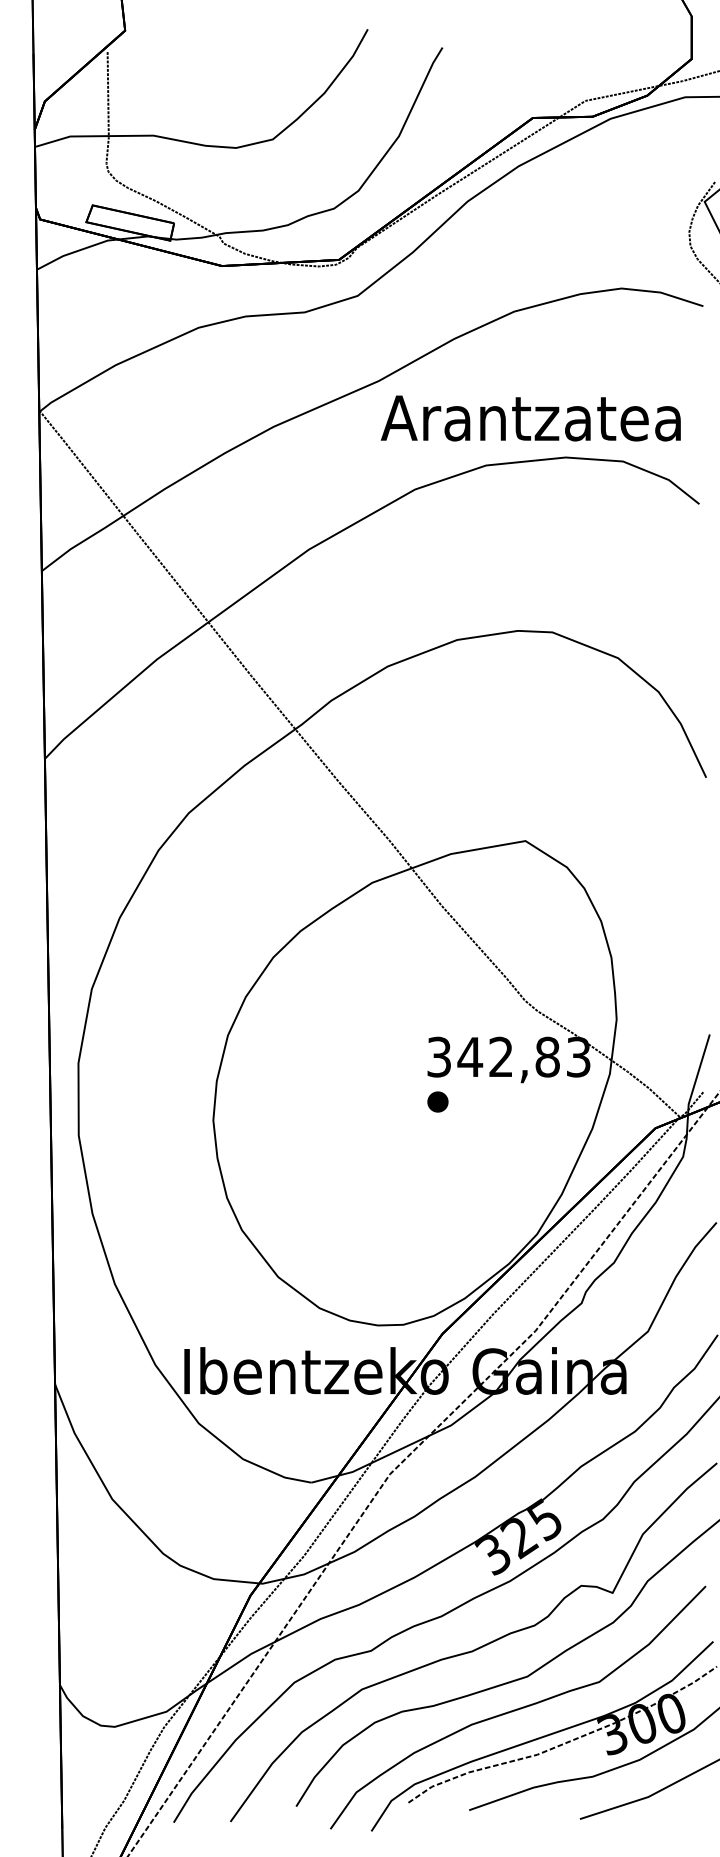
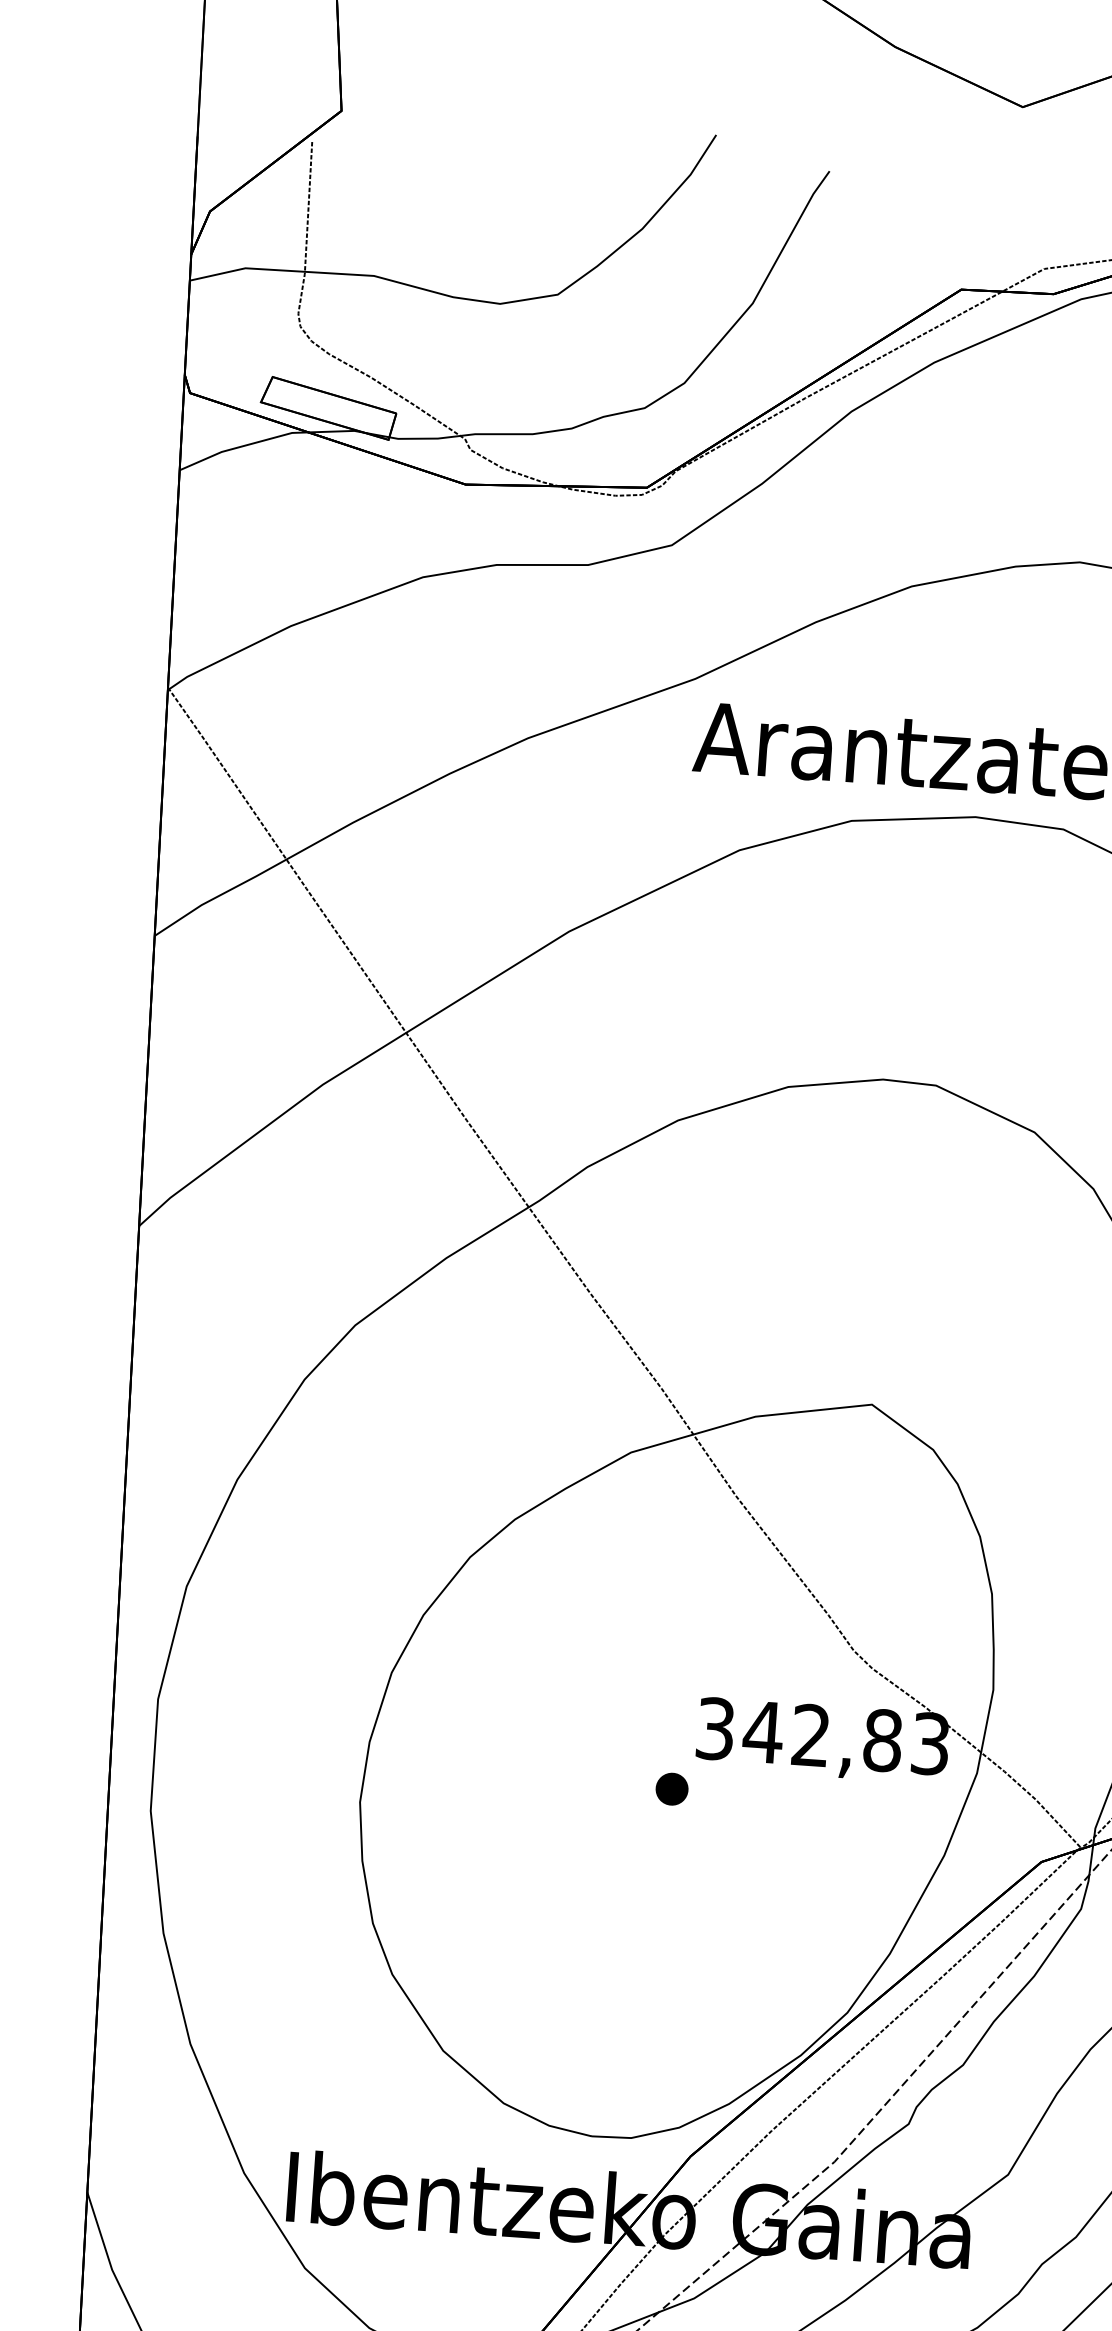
part: (437, 1101) -> (671, 1788), moved

